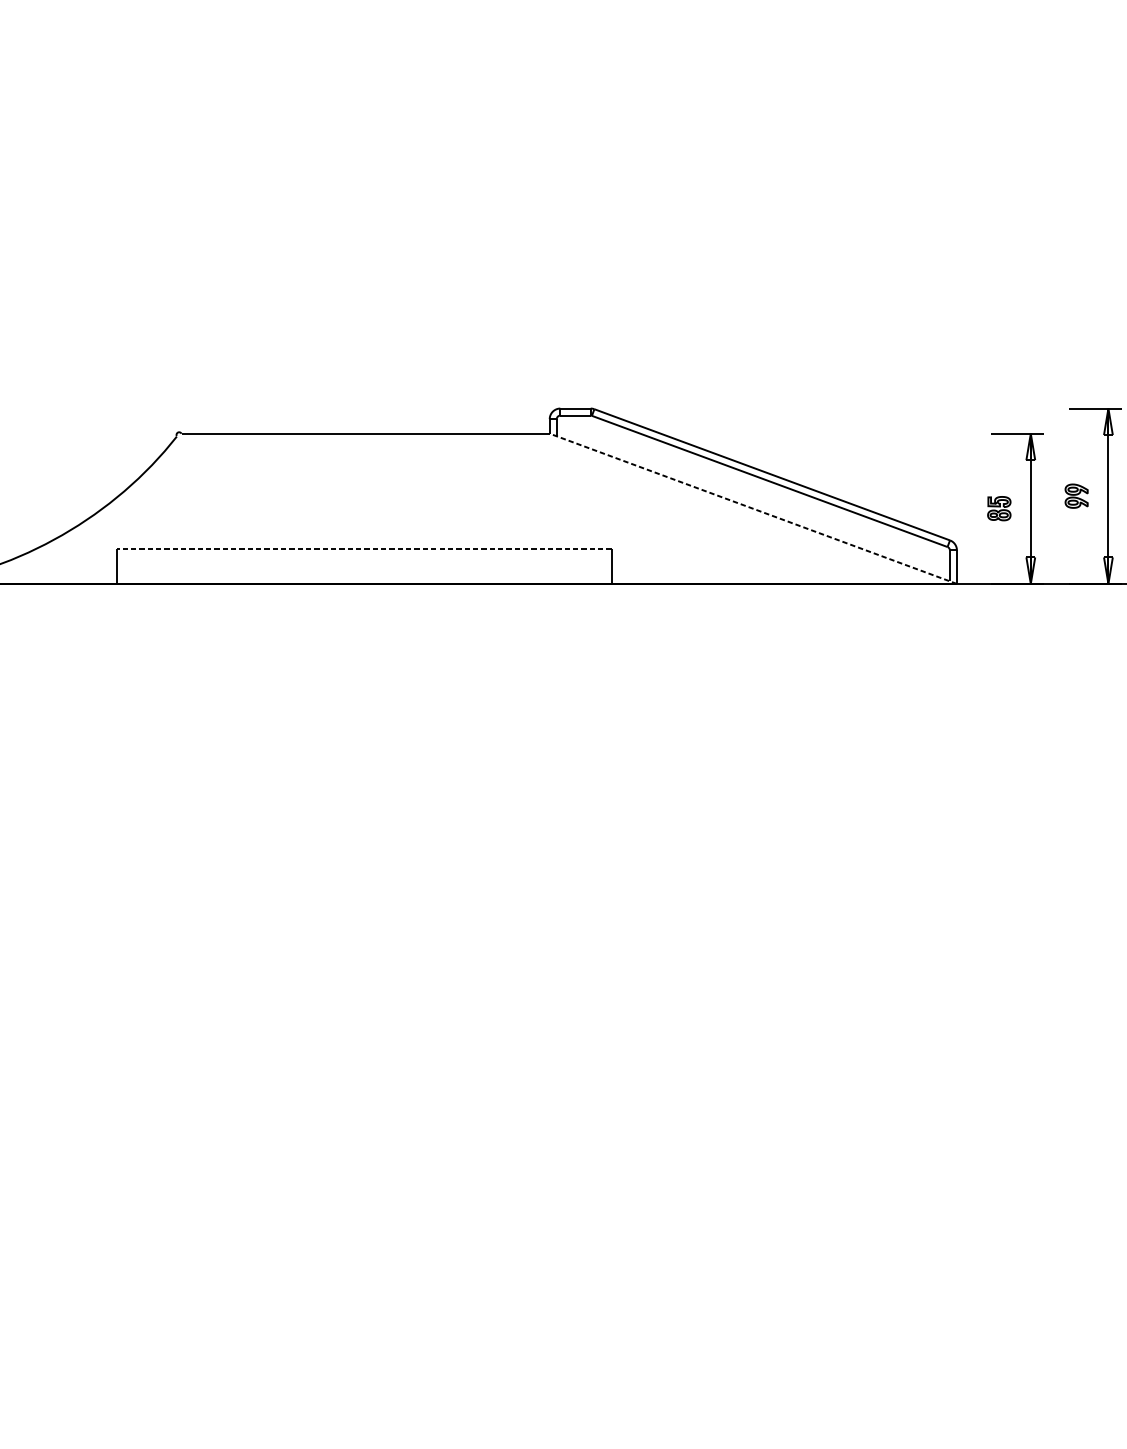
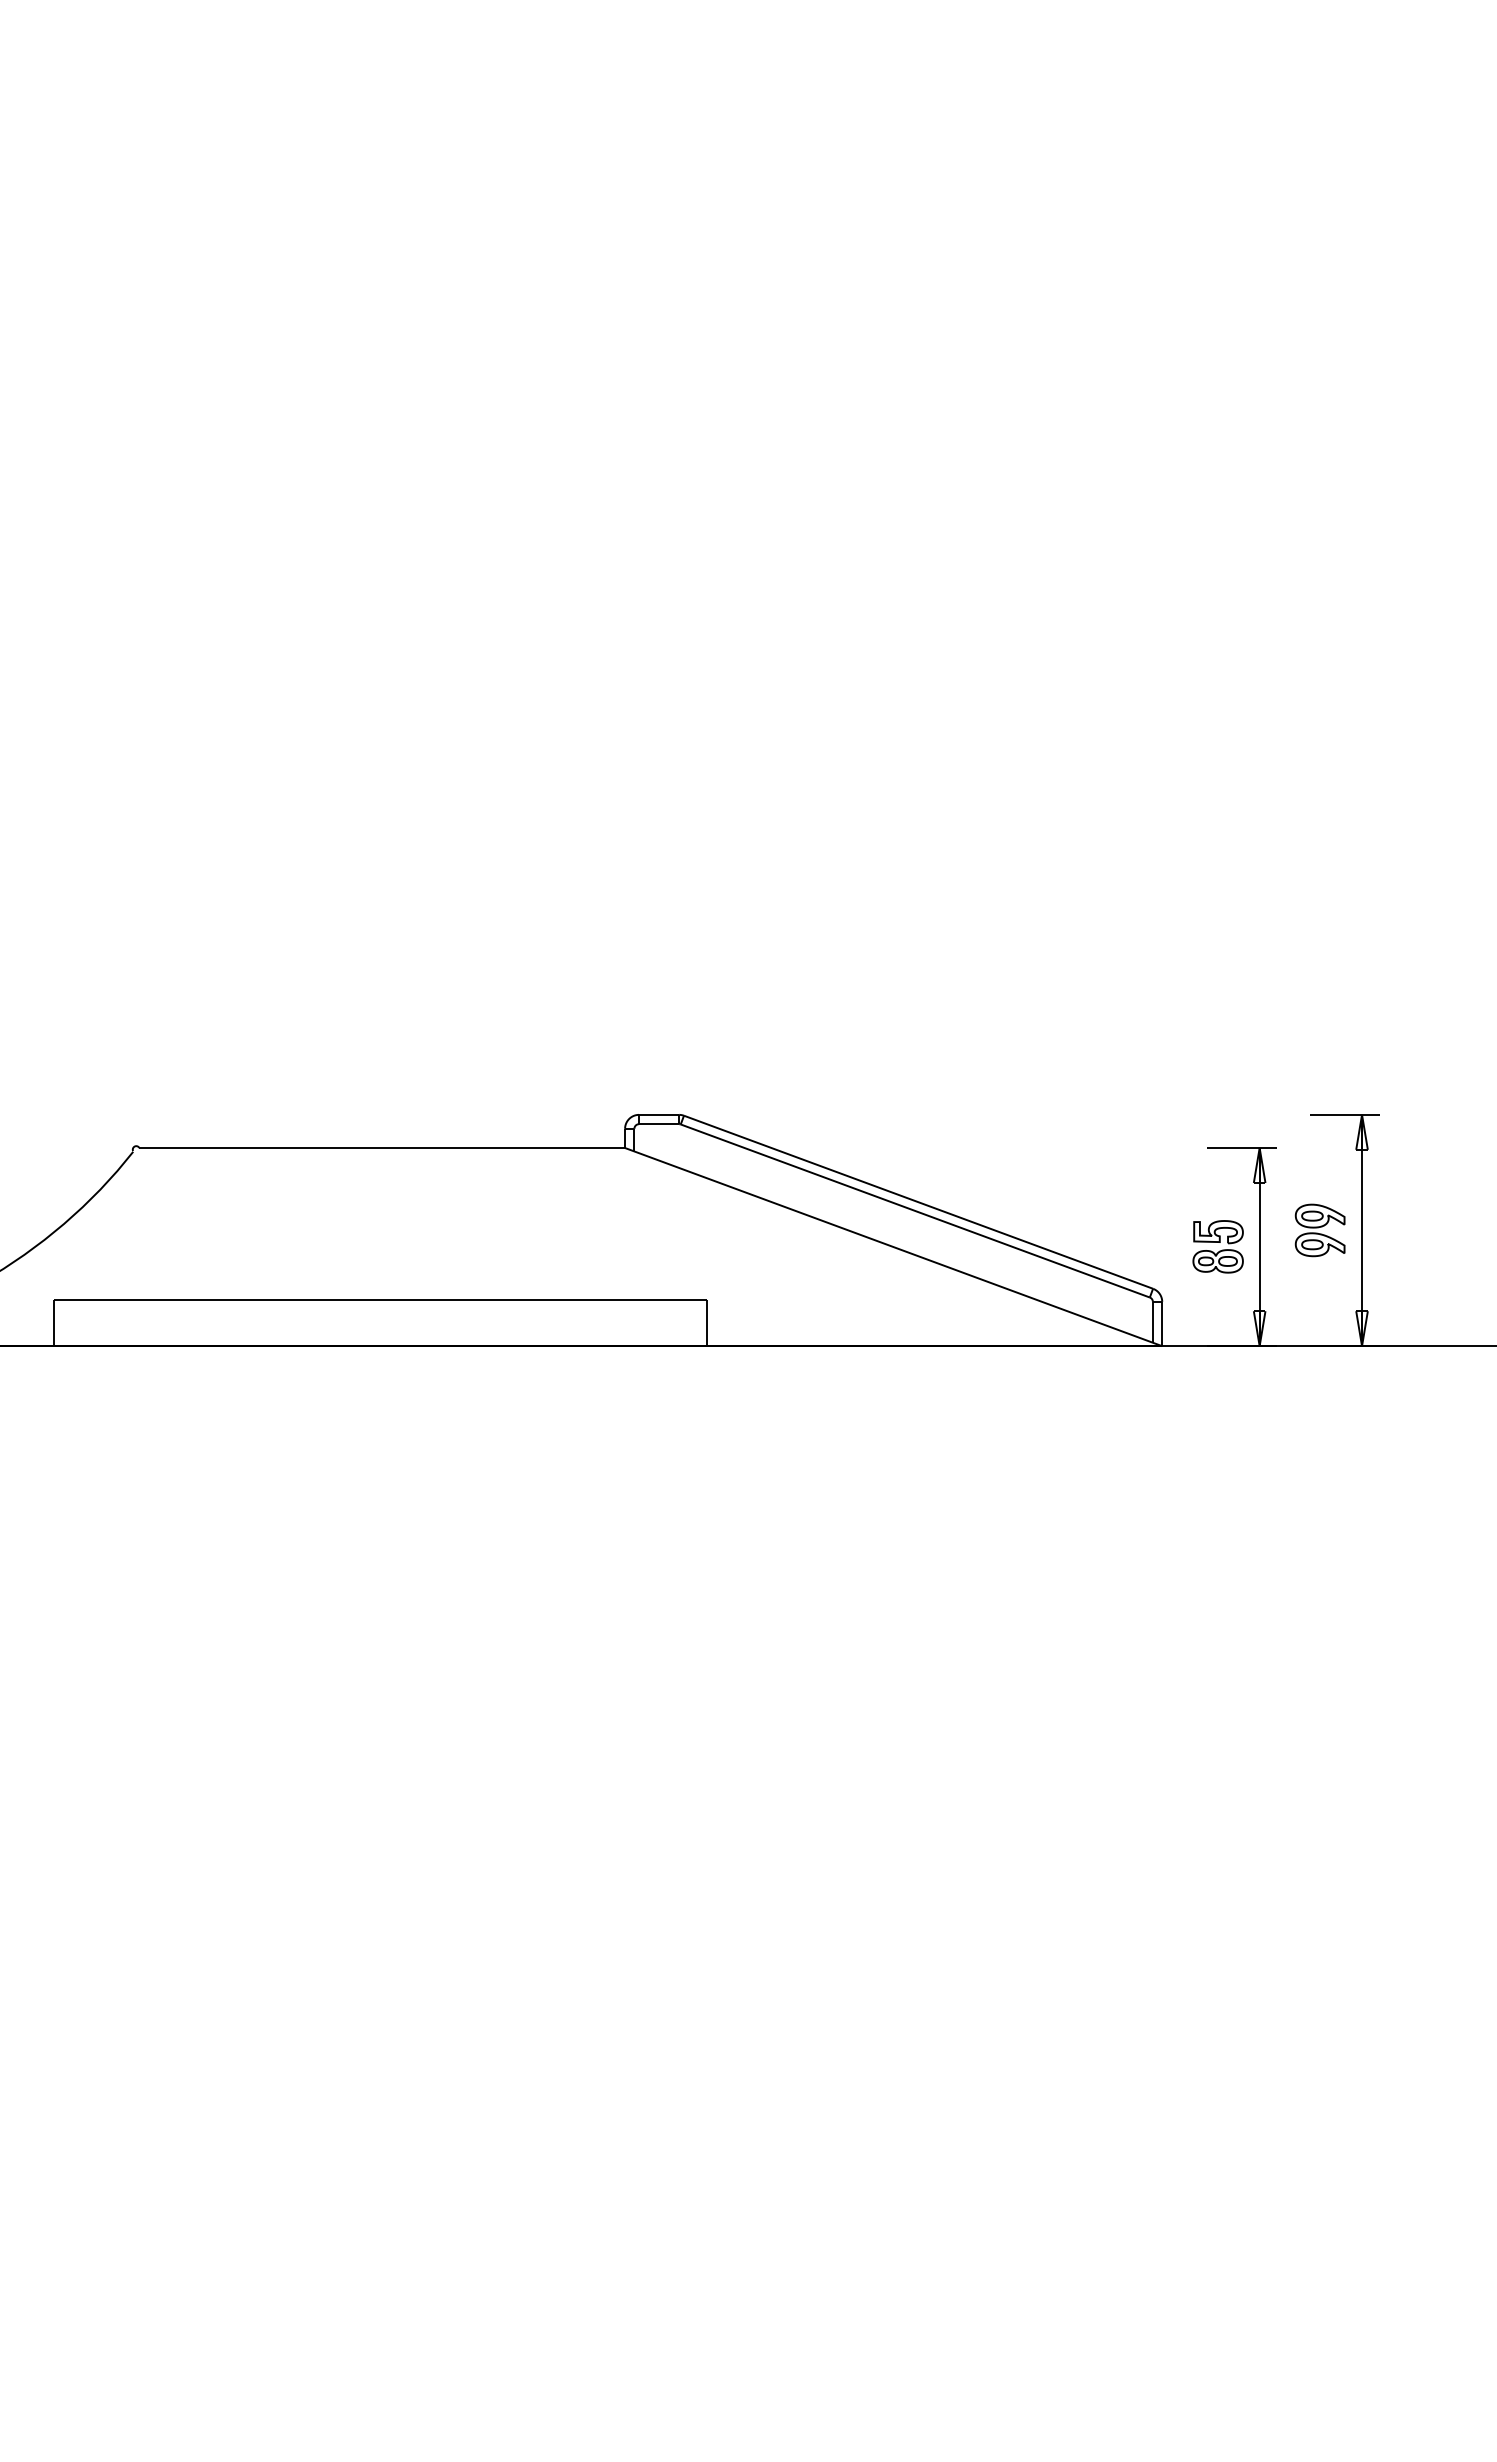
part: (1076, 496) -> (1319, 1230), size x1.67
line: (753, 508) -> (893, 1246), dashed -> solid
part: (998, 508) -> (1217, 1246), size x1.67
line: (363, 548) -> (379, 1299), dashed -> solid

